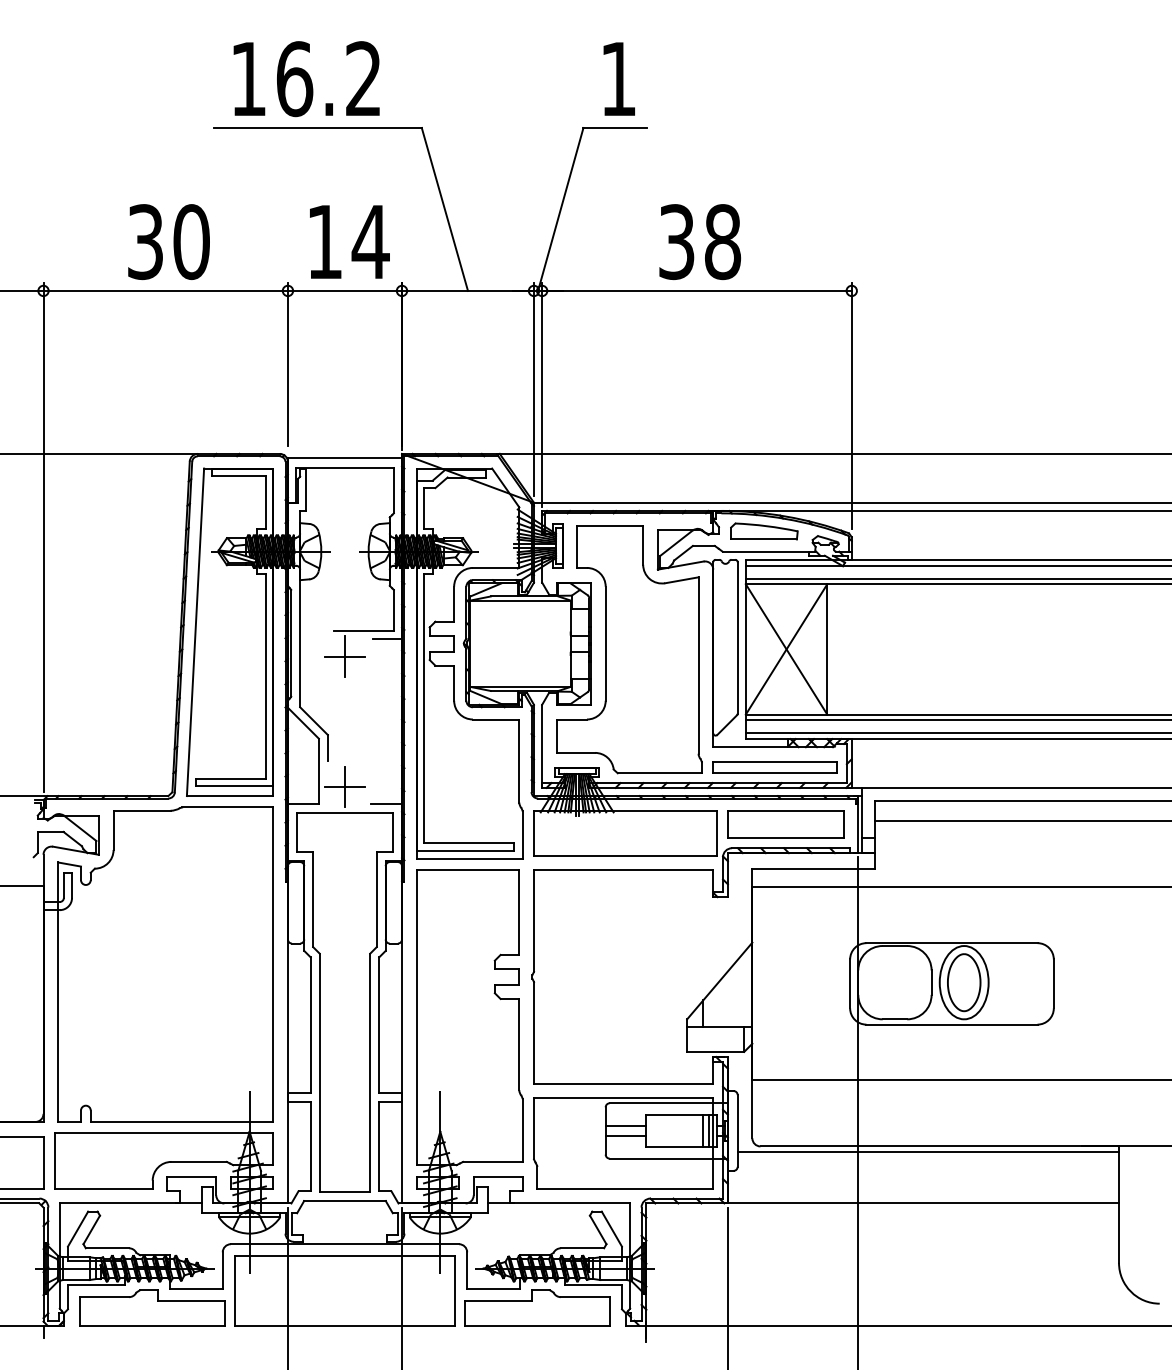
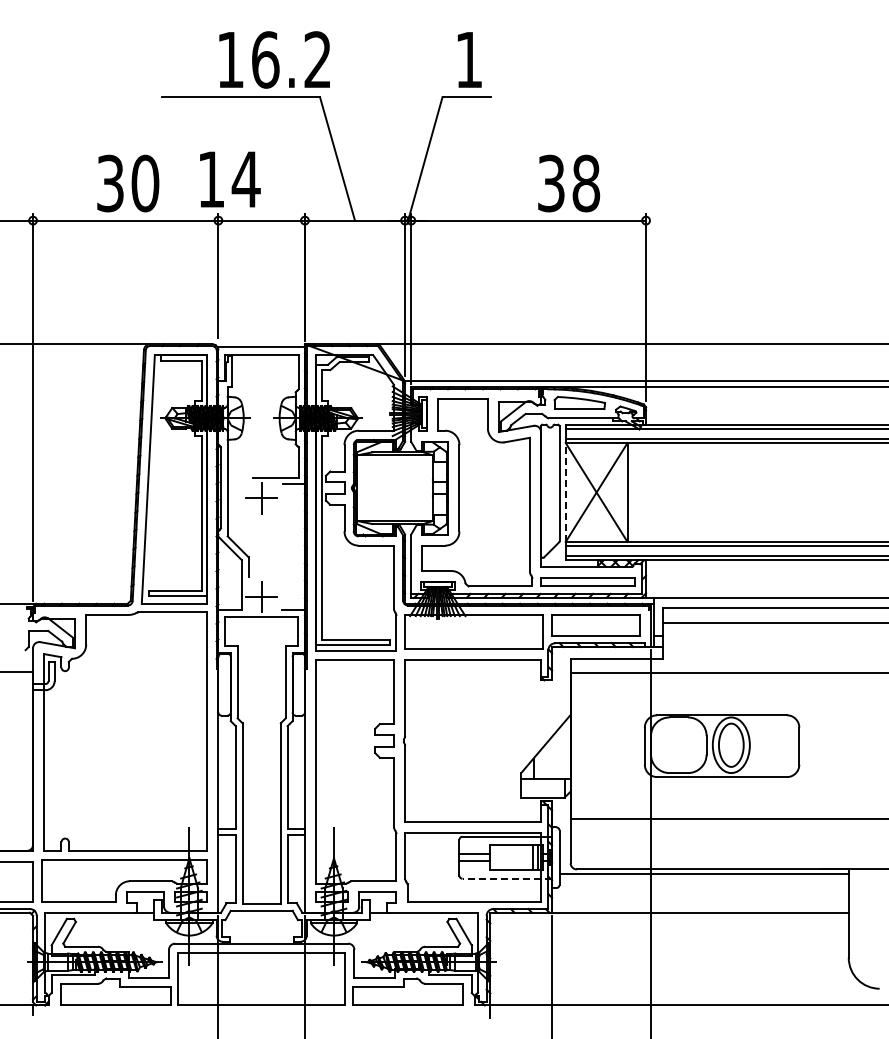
text: (306, 78) -> (274, 59), moved
text: (349, 241) -> (230, 179), moved
text: (700, 241) -> (569, 183), moved
line: (745, 649) -> (565, 492), solid -> dashed
line: (669, 1158) -> (507, 878), solid -> dashed

